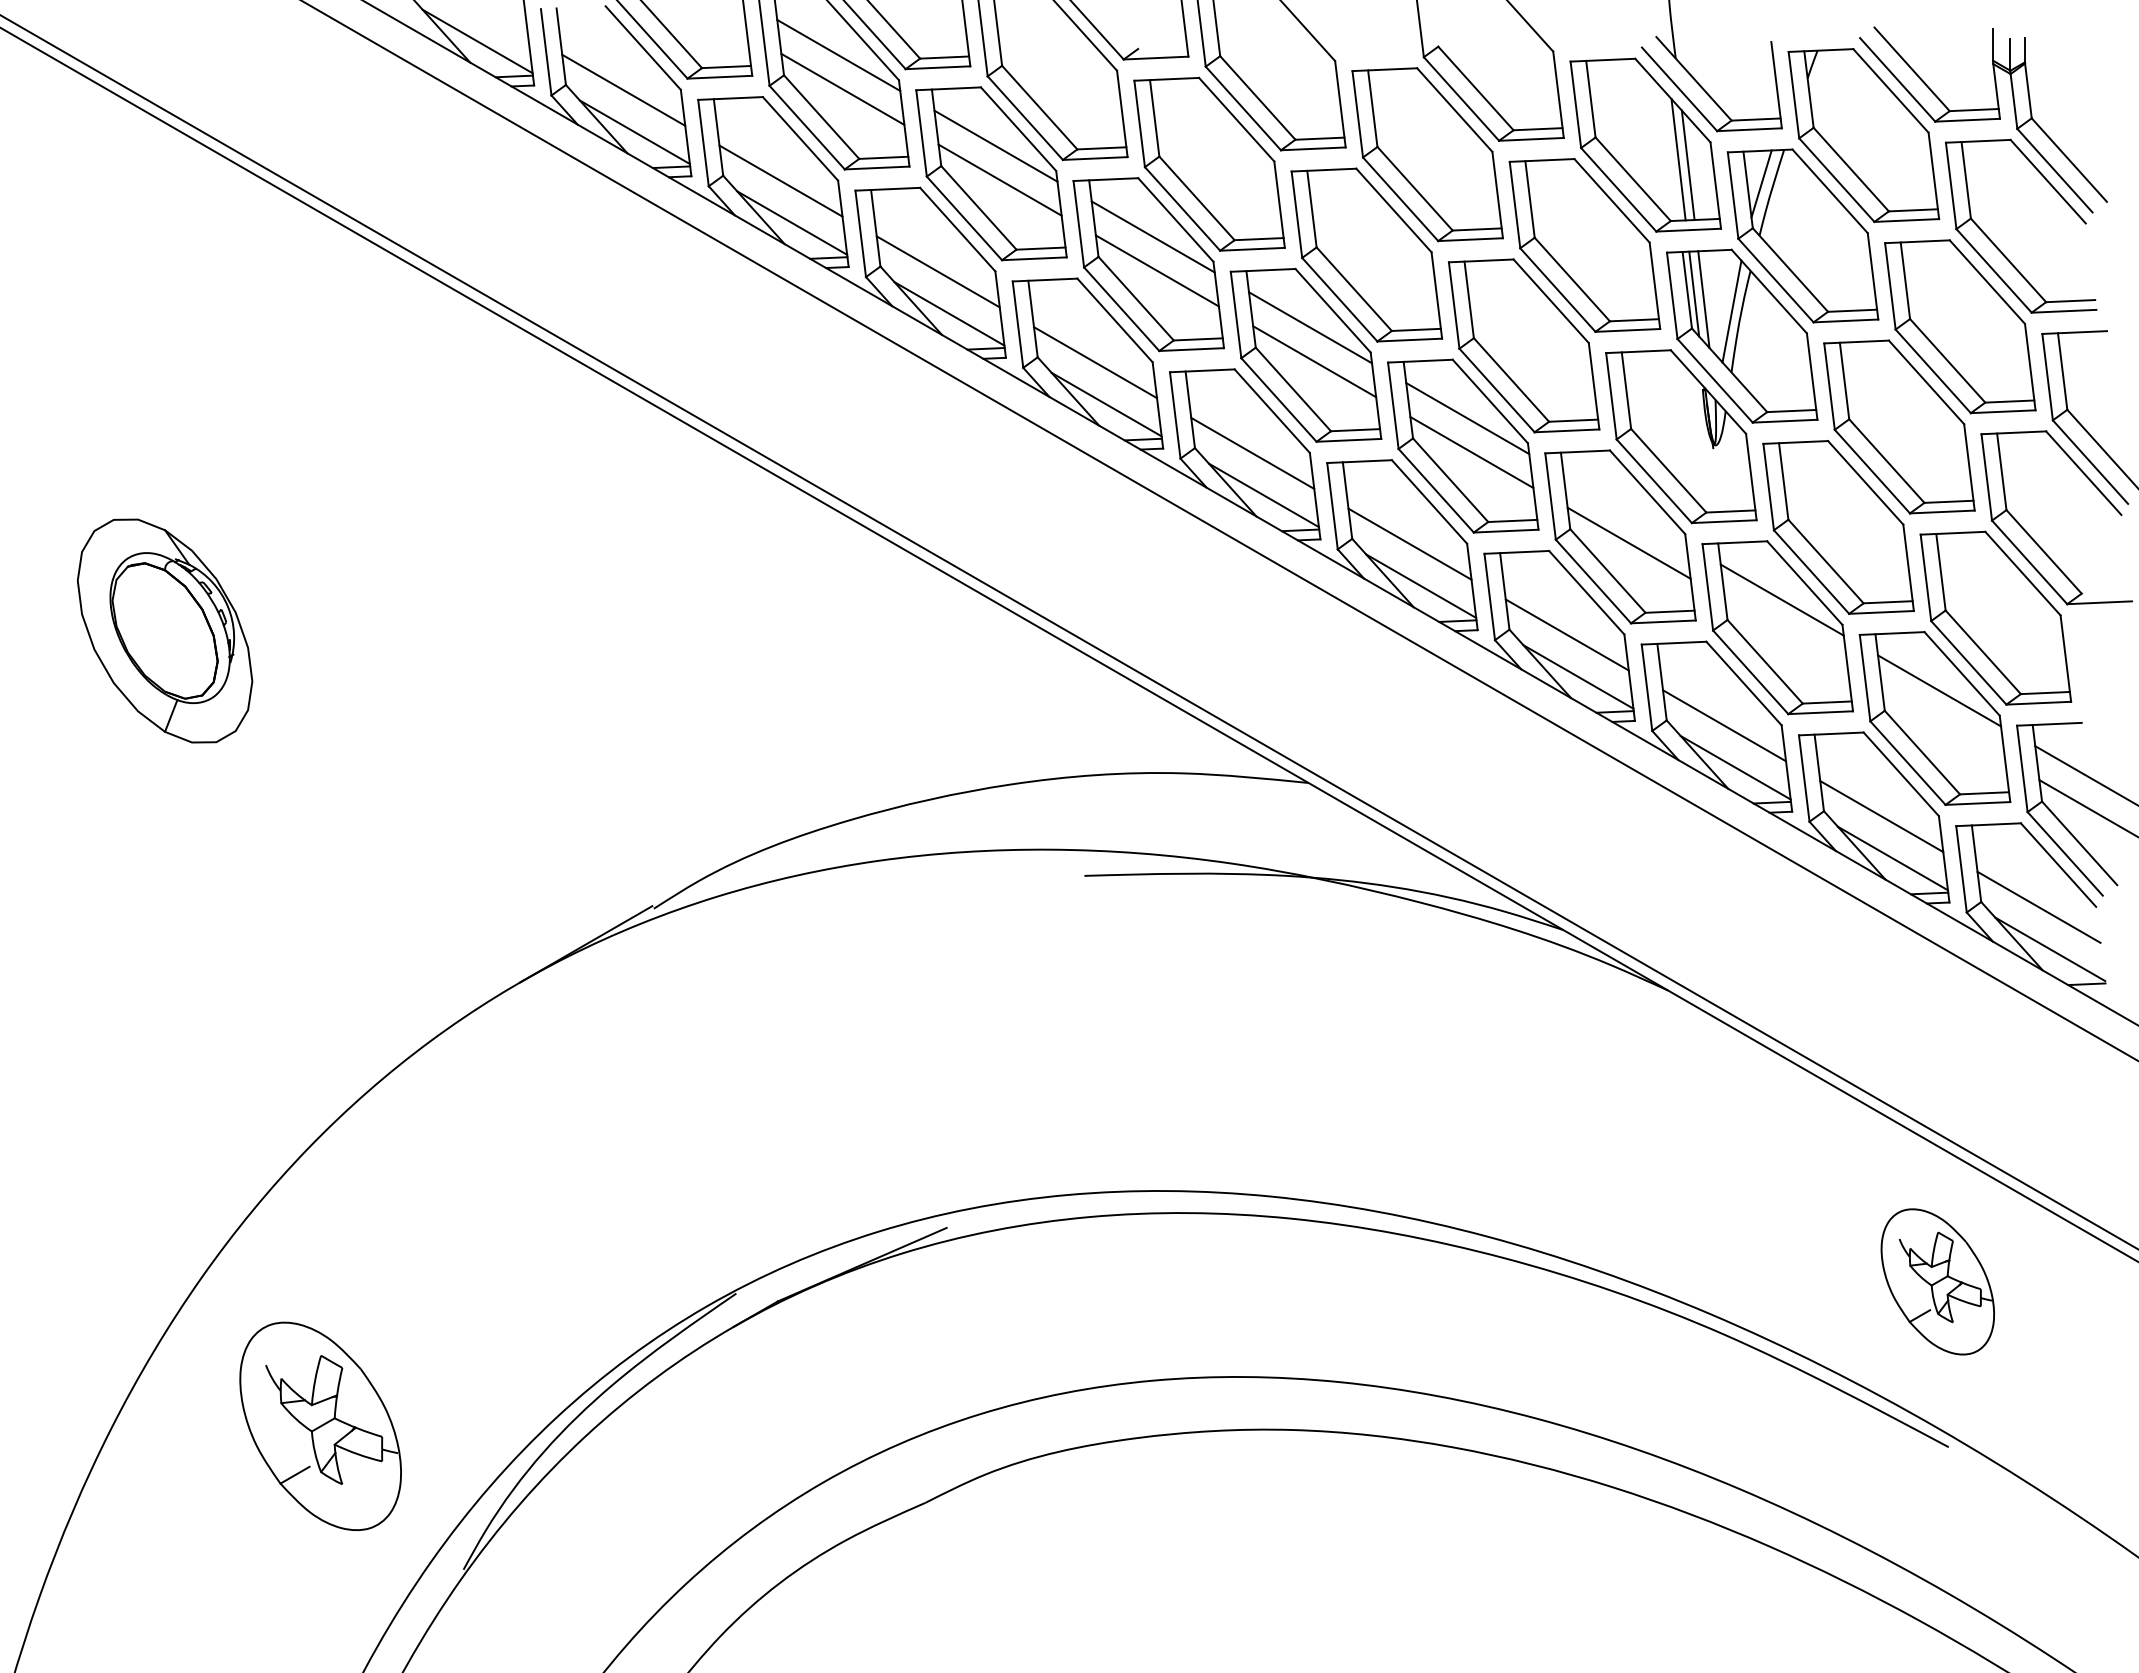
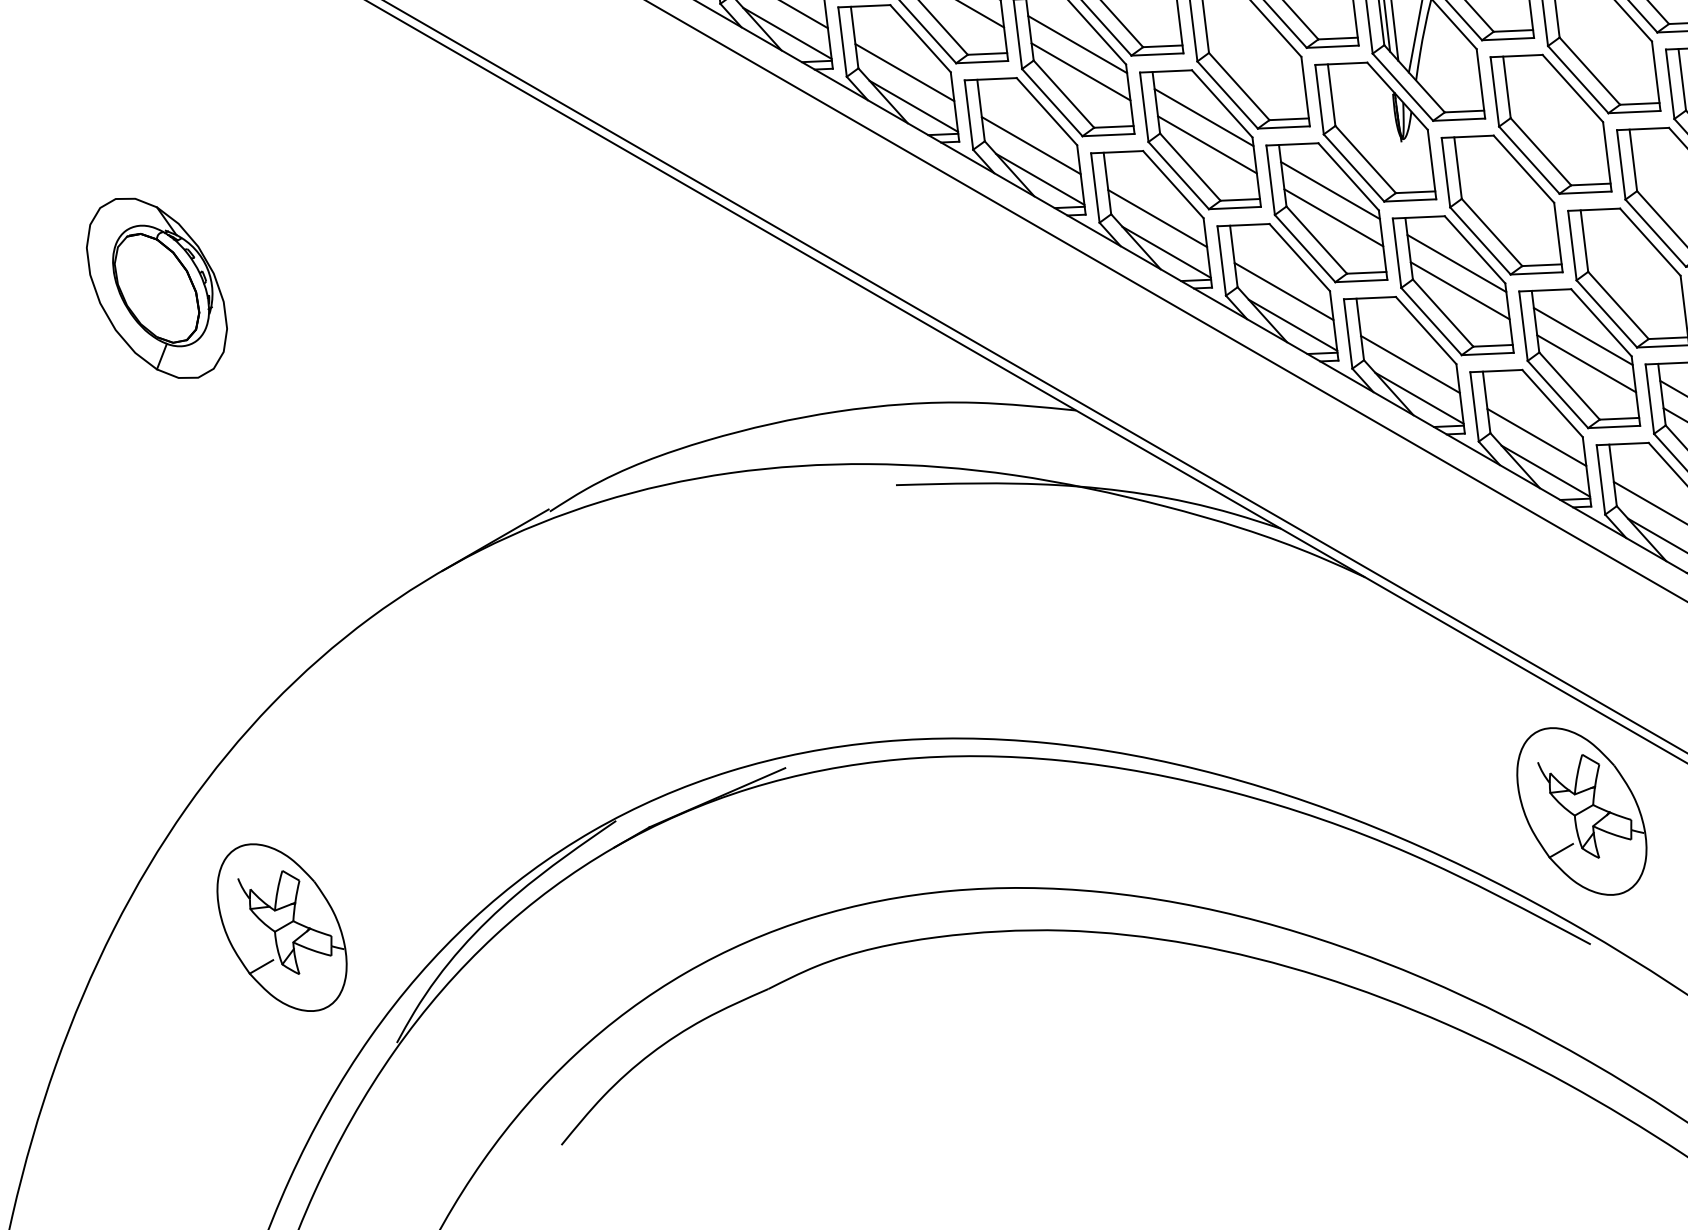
line: (1624, 508) -> (1330, 189), added
line: (1785, 633) -> (1459, 290), added
line: (1943, 724) -> (1586, 363), added
part: (1937, 1281) -> (1581, 811), size x1.43

